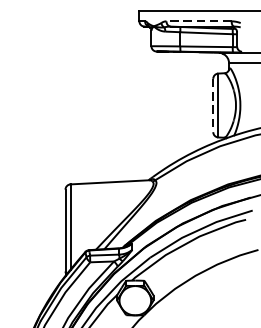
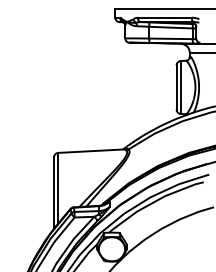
line: (198, 21) -> (164, 17), dashed -> solid
line: (213, 106) -> (176, 88), dashed -> solid

